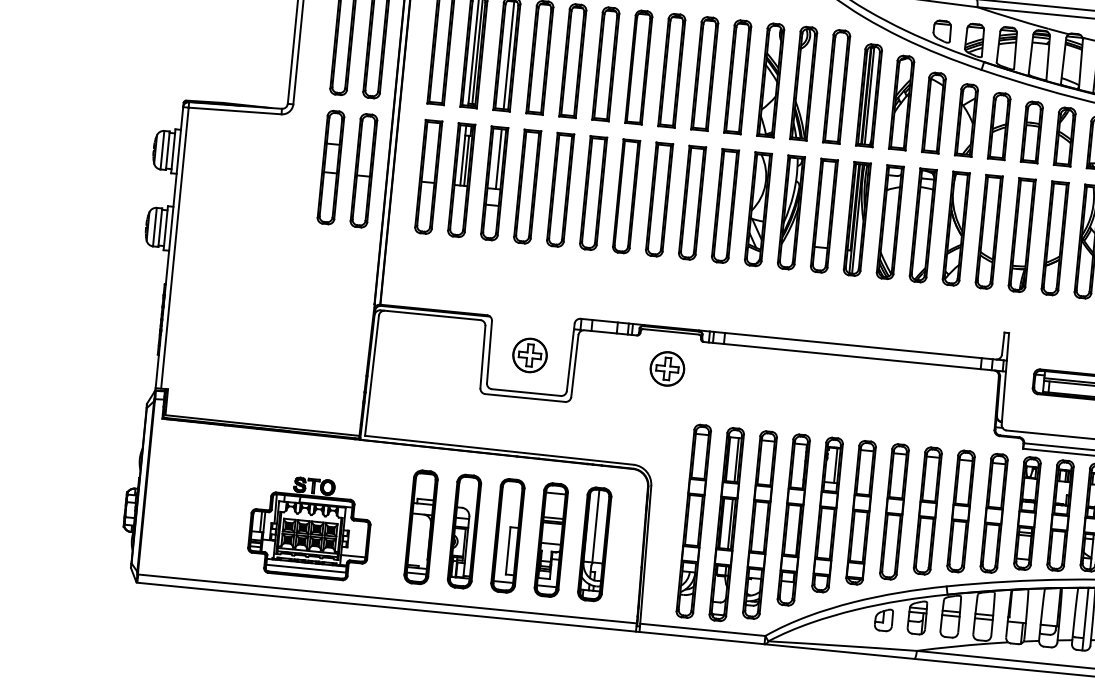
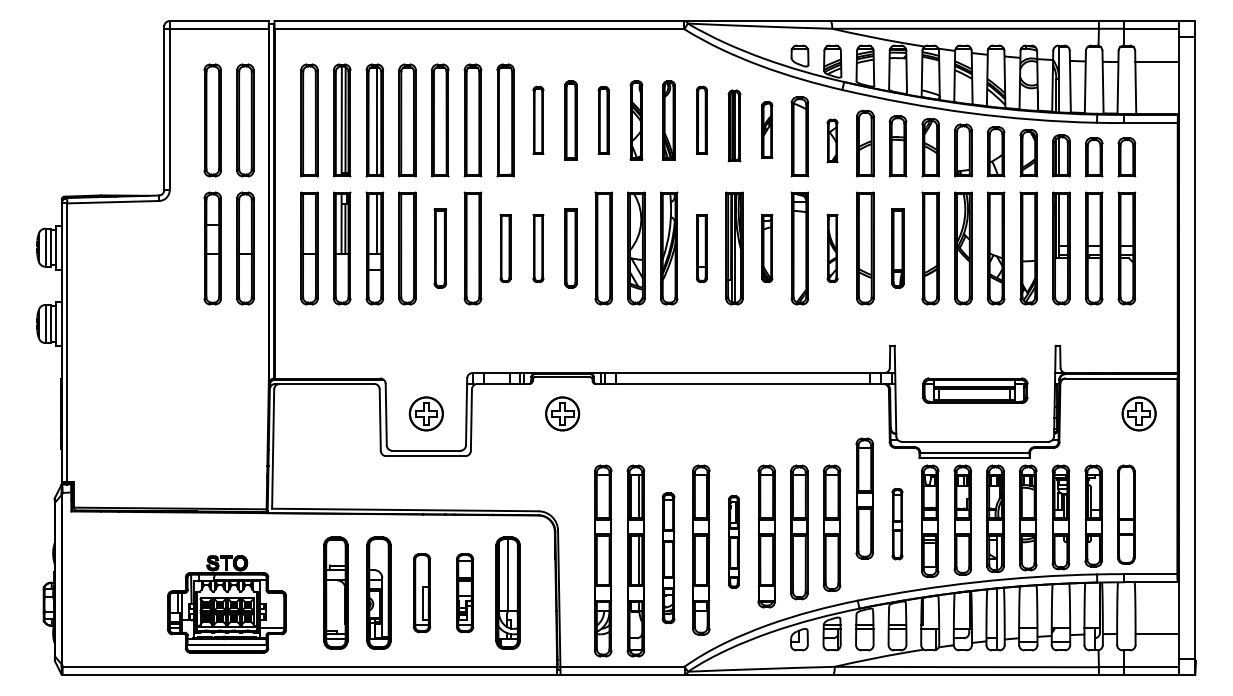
part: (672, 70) -> (538, 120), size x0.6
part: (704, 73) -> (570, 120), size x0.7
part: (737, 77) -> (603, 120), size x0.6
part: (770, 80) -> (636, 120), size x0.7
part: (803, 83) -> (668, 120), size x0.7
part: (836, 86) -> (701, 120), size x0.6
part: (869, 95) -> (734, 125), size x0.7
part: (902, 102) -> (767, 129), size x0.6
part: (966, 119) -> (832, 140), size x0.6
part: (560, 190) -> (440, 248), size x0.7
part: (626, 196) -> (505, 248), size x0.6
part: (659, 199) -> (538, 248), size x0.6
part: (691, 202) -> (570, 248), size x0.7
part: (823, 215) -> (701, 248), size x0.6
part: (890, 222) -> (767, 248), size x0.6
part: (955, 228) -> (832, 248), size x0.6
part: (1021, 235) -> (897, 248), size x0.7
part: (960, 511) -> (864, 498), moved
part: (994, 512) -> (897, 523), size x0.6
part: (827, 514) -> (733, 541), size x0.6
part: (759, 524) -> (668, 557), size x0.7
part: (507, 535) -> (421, 592), size x0.7
part: (550, 539) -> (464, 592), size x0.7

